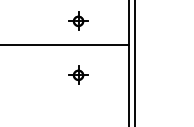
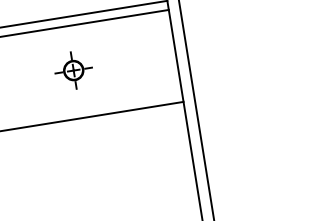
part: (78, 74) -> (90, 177), removed

